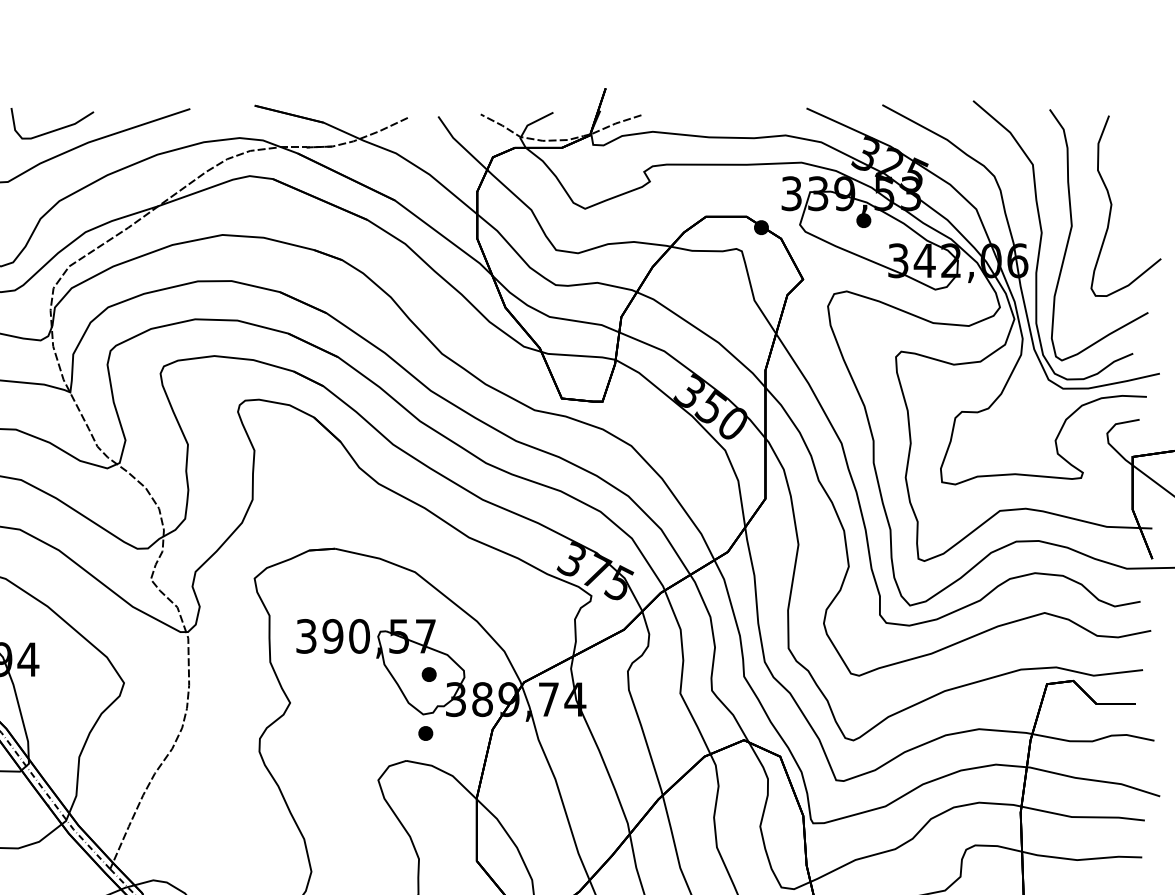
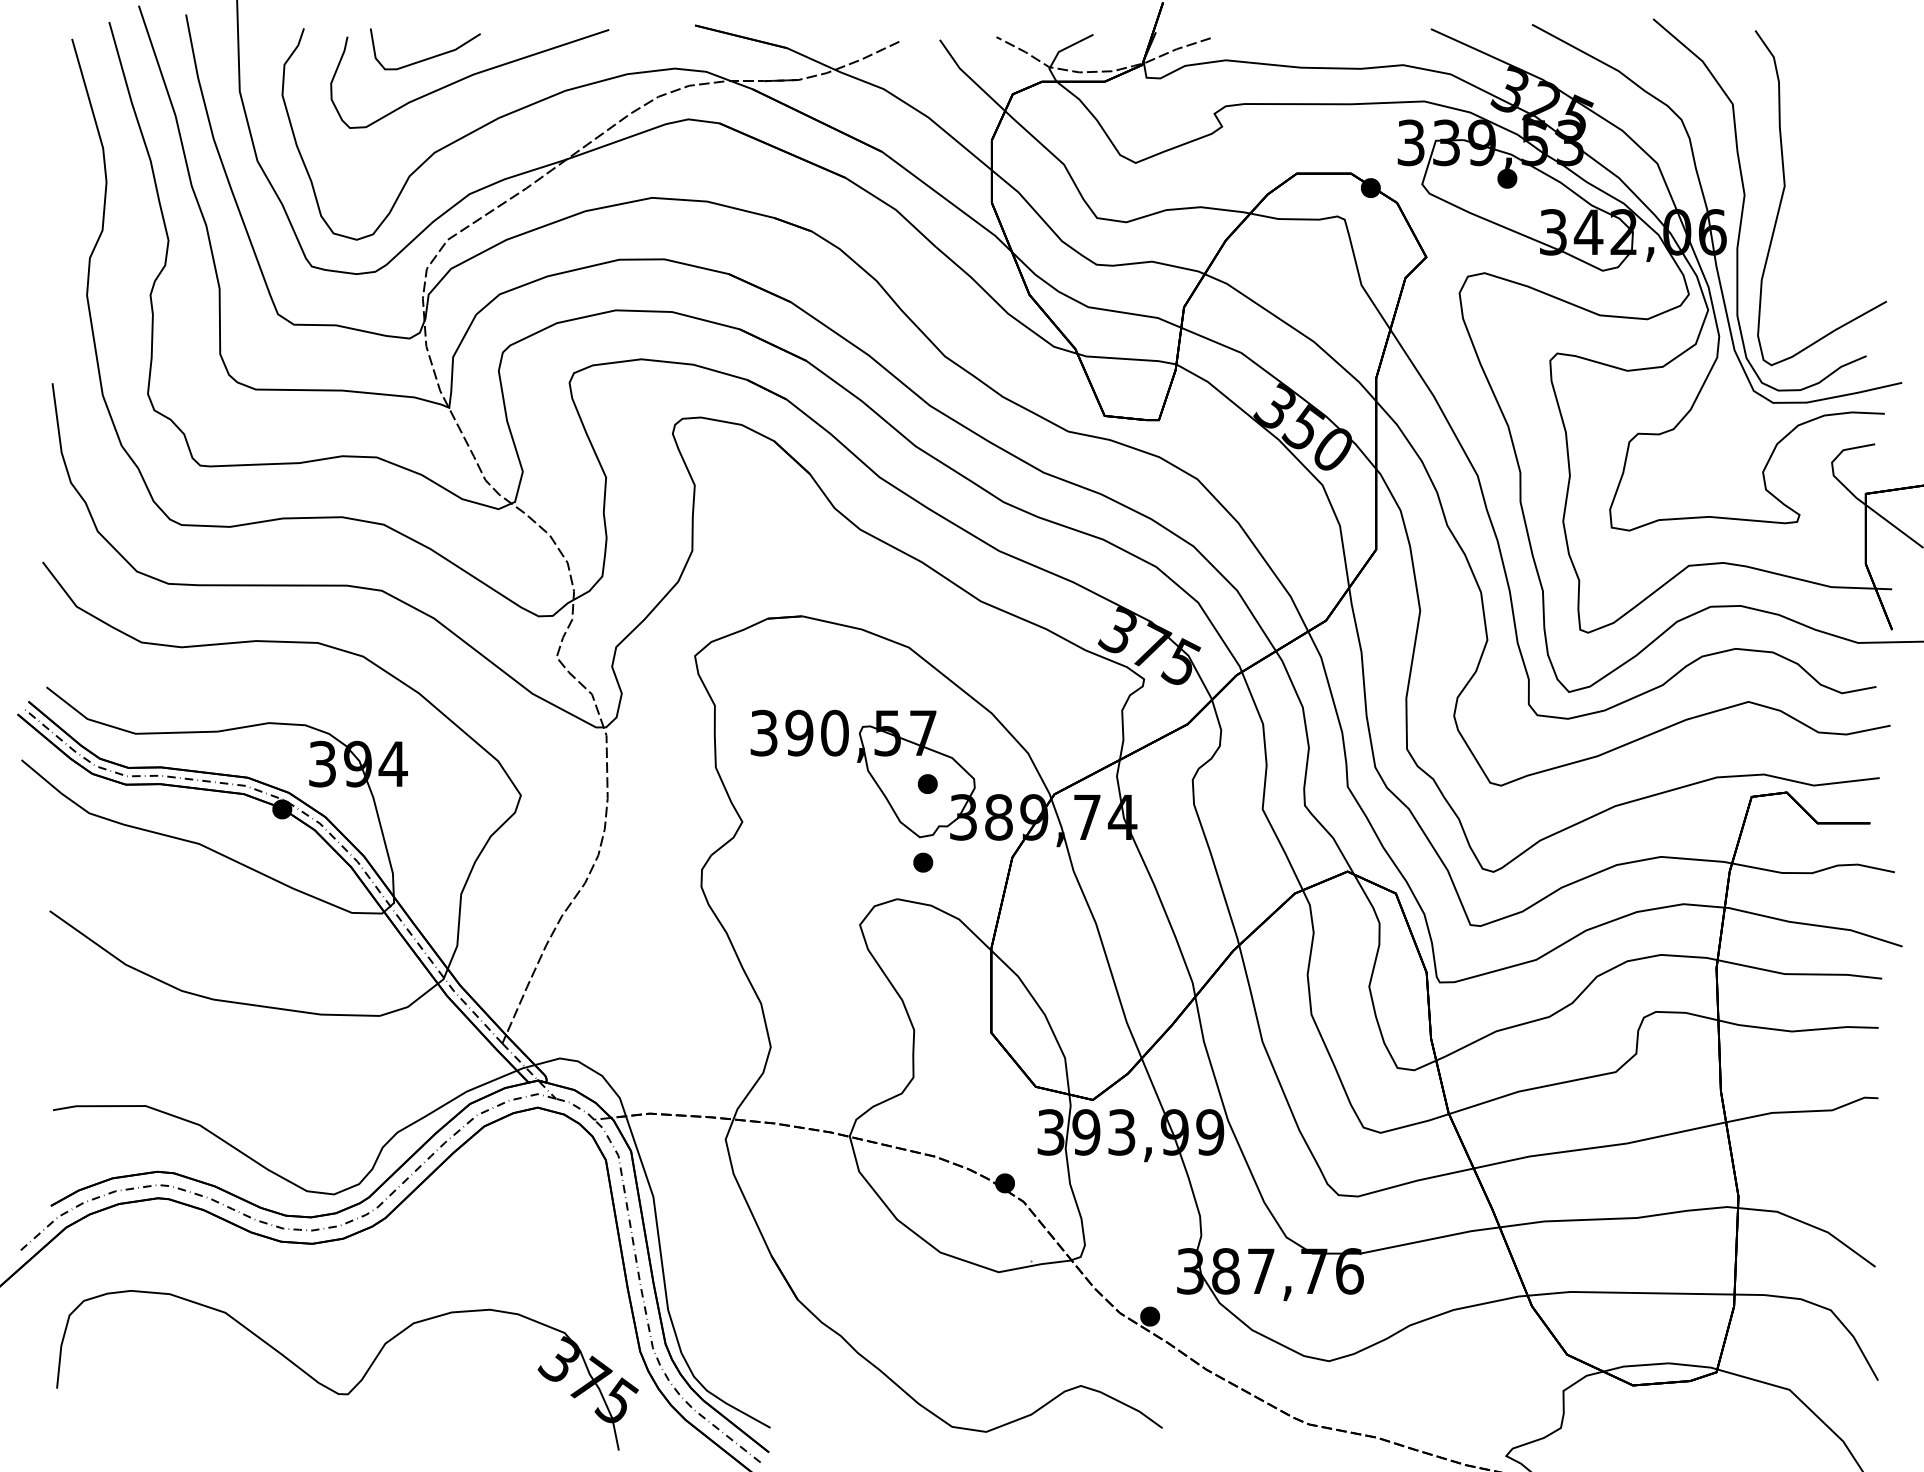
curve: (1112, 206) -> (1838, 159), removed

